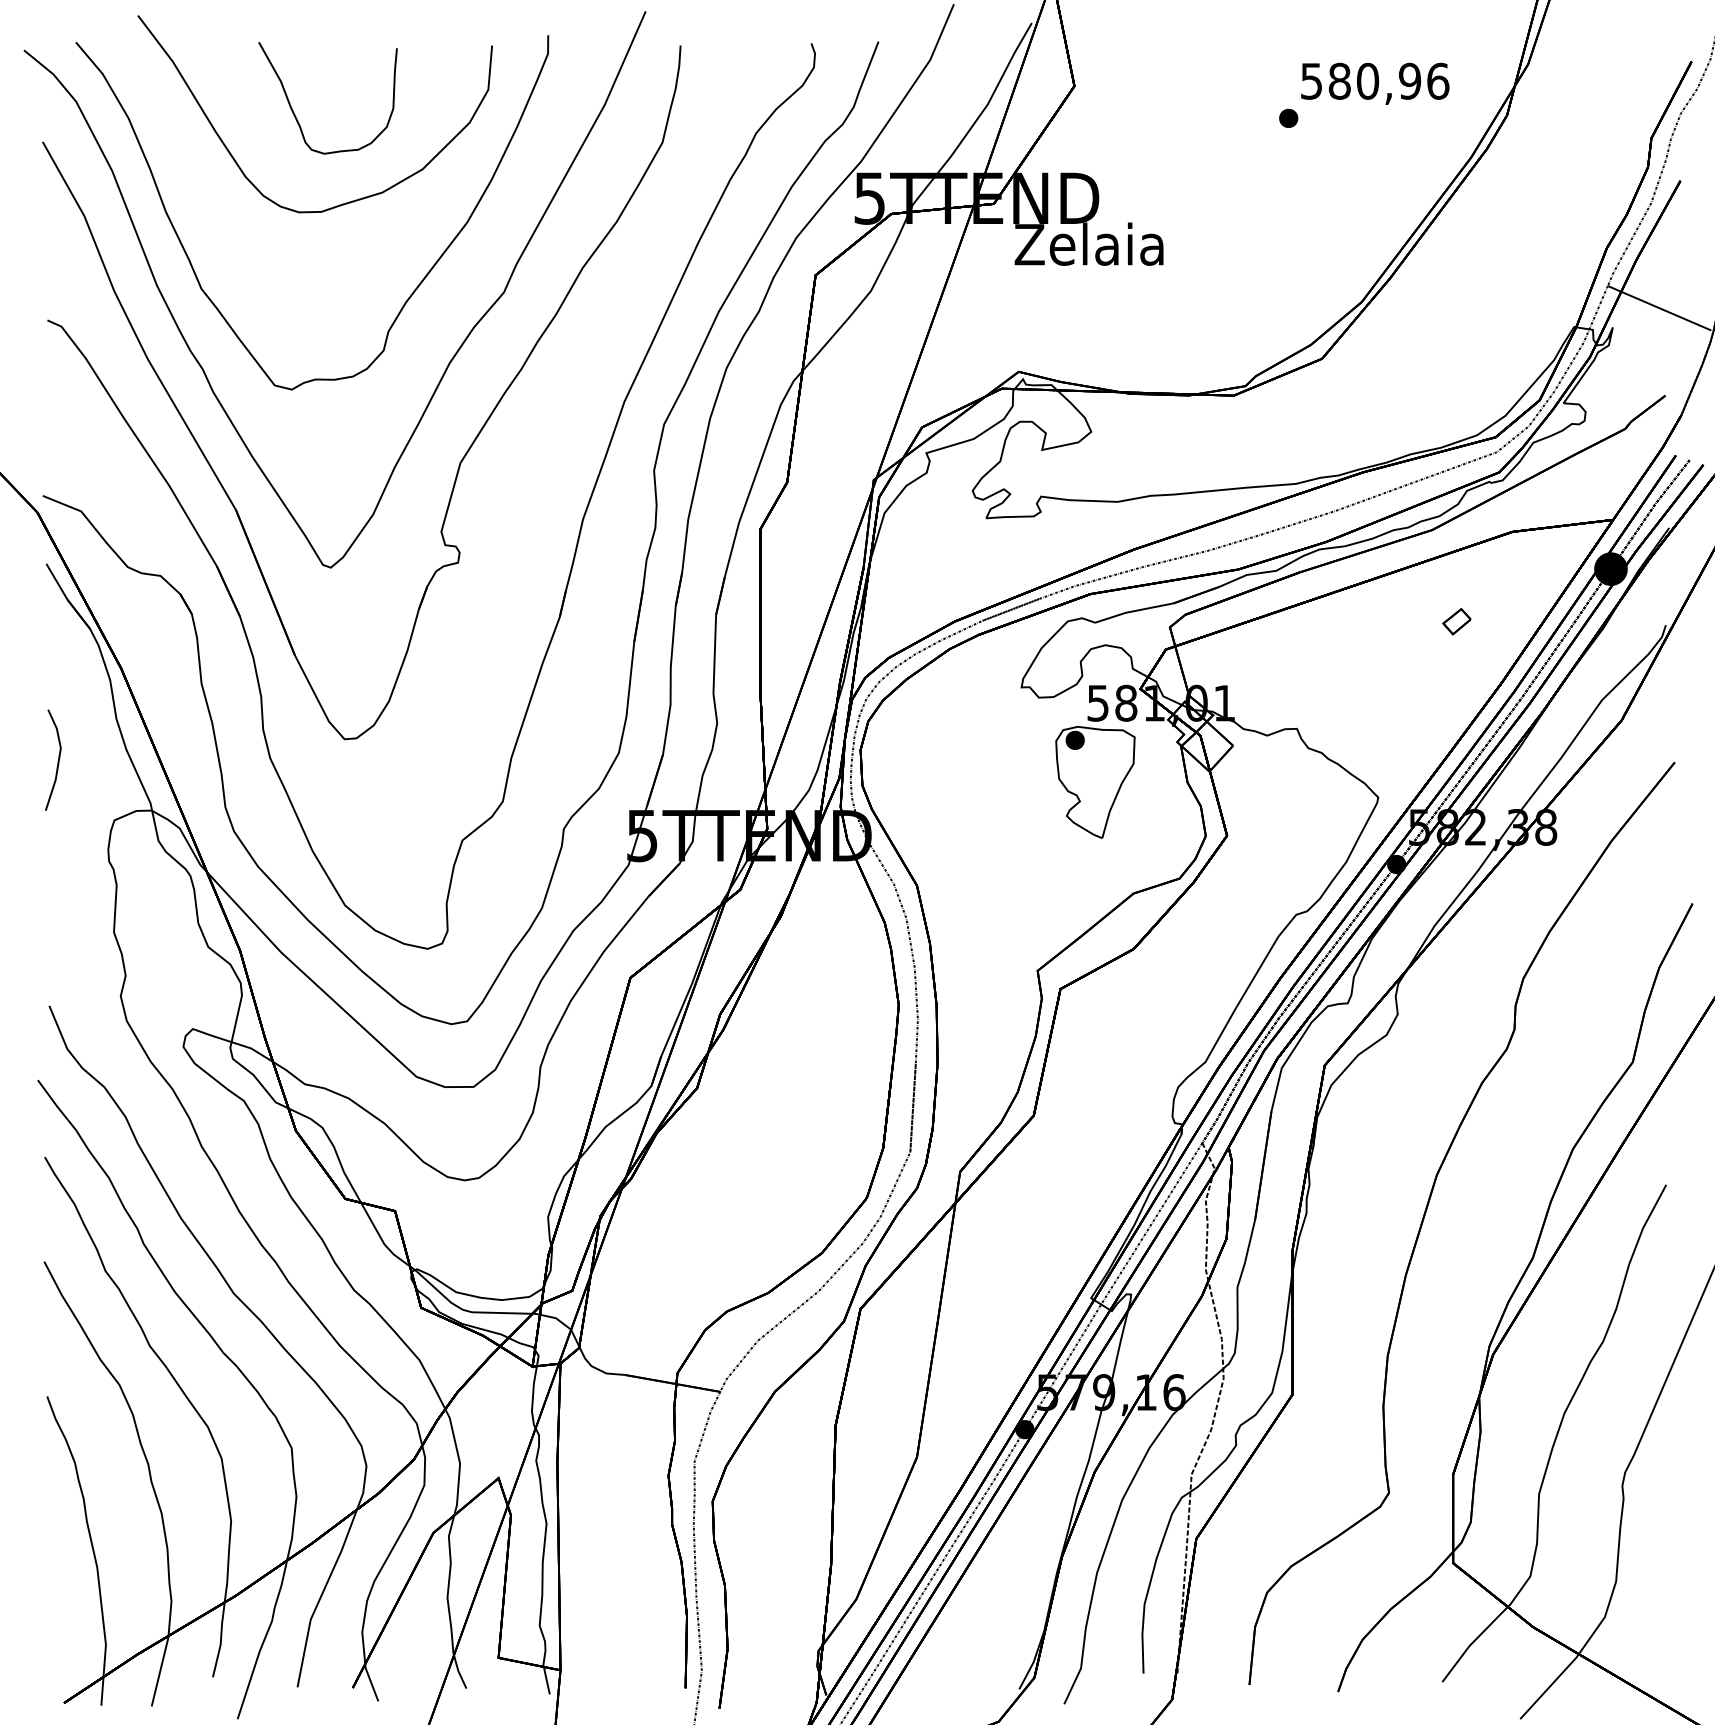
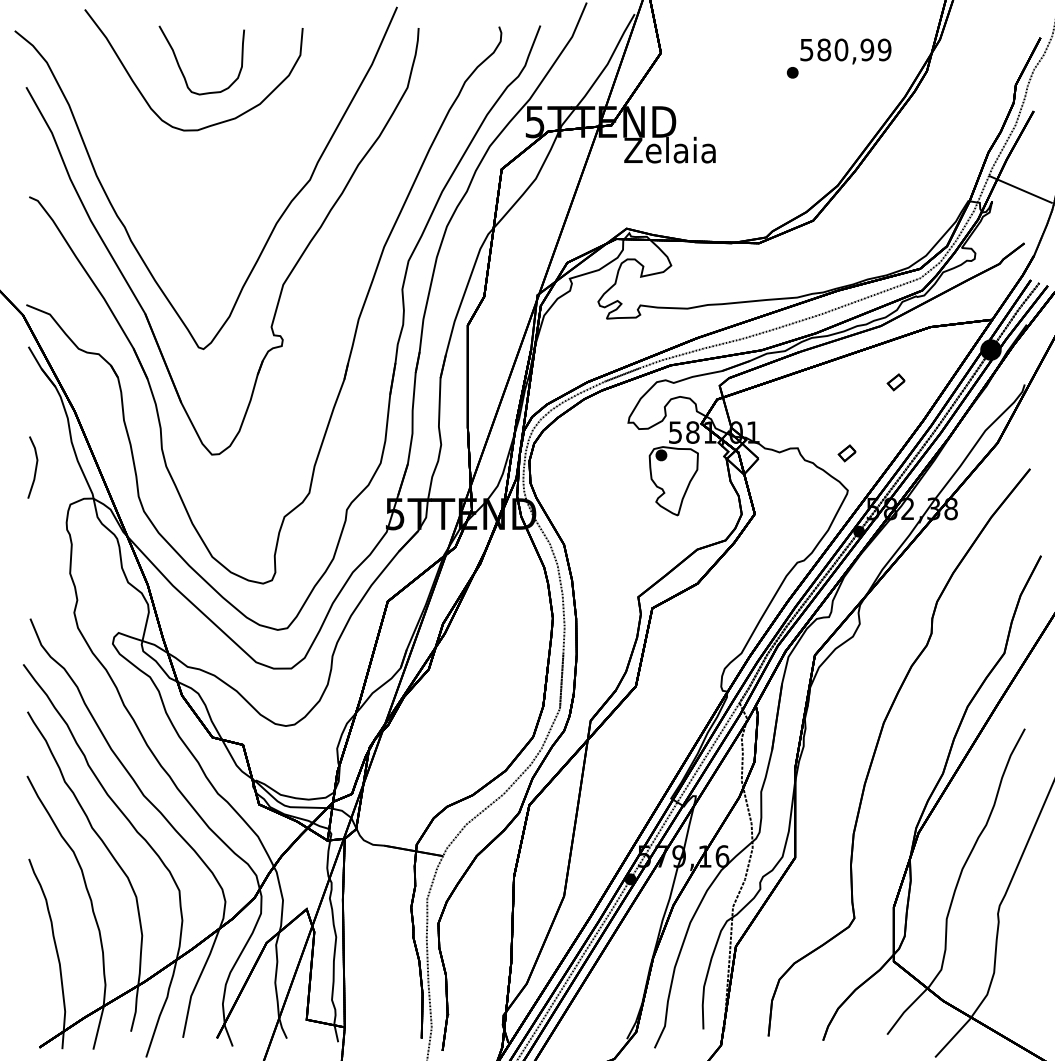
text: (1437, 80) -> (884, 49), 580,96 -> 580,99
part: (415, 287) -> (255, 176), removed
part: (1376, 737) -> (846, 453), added

